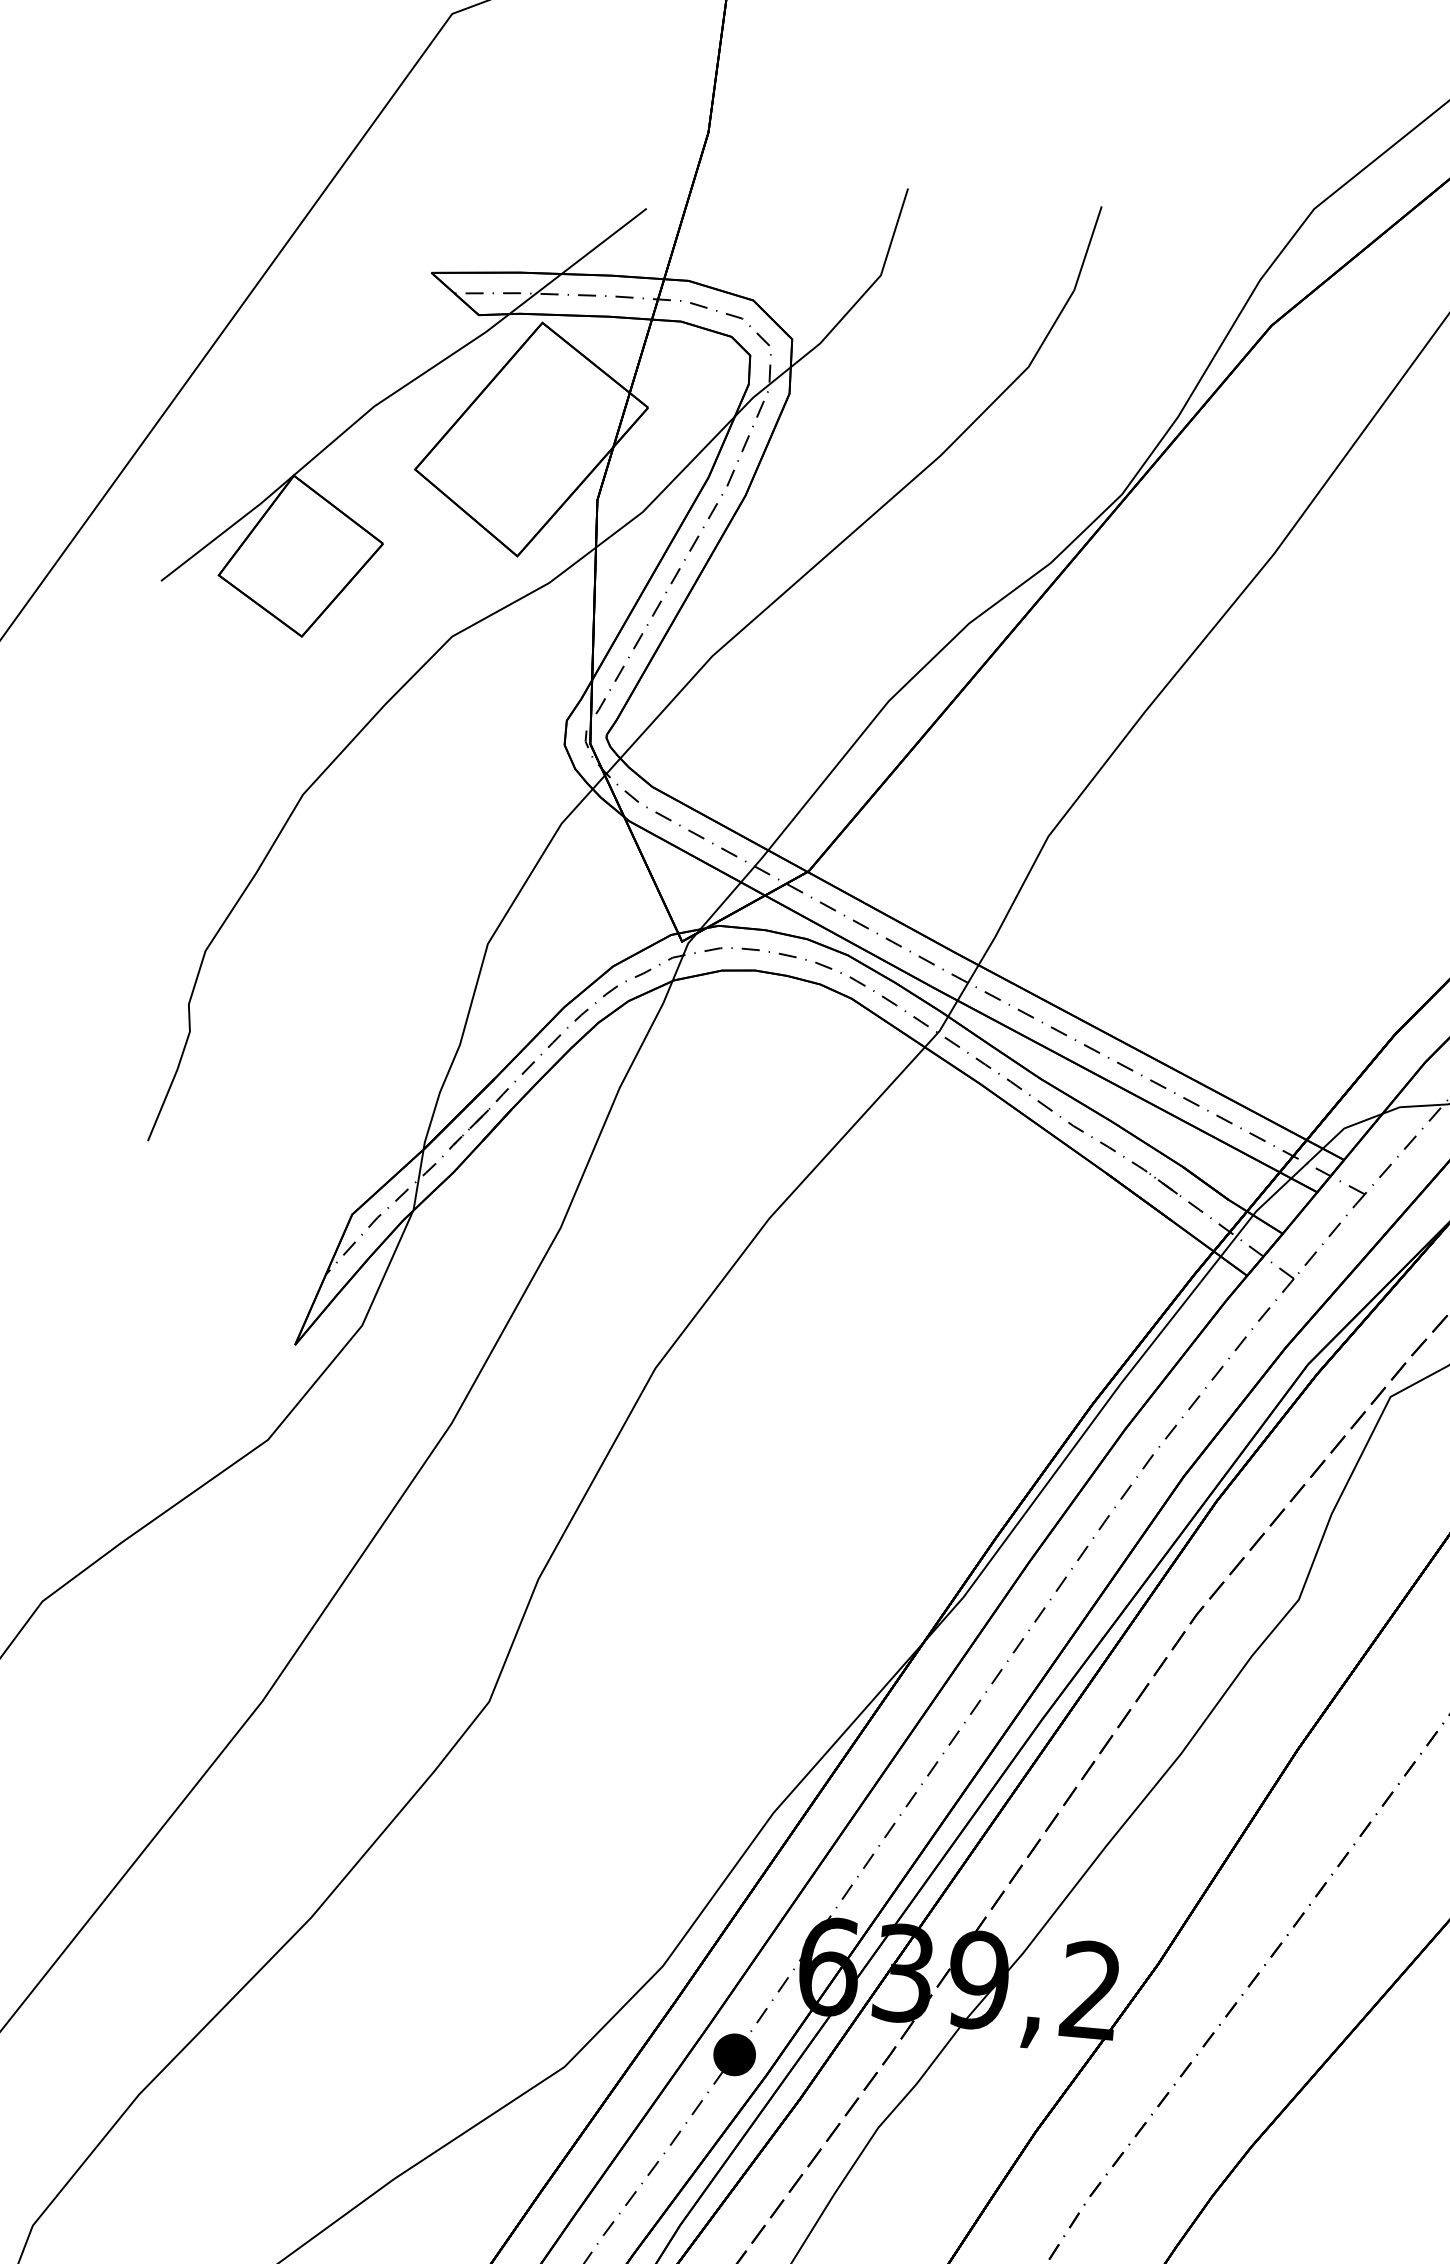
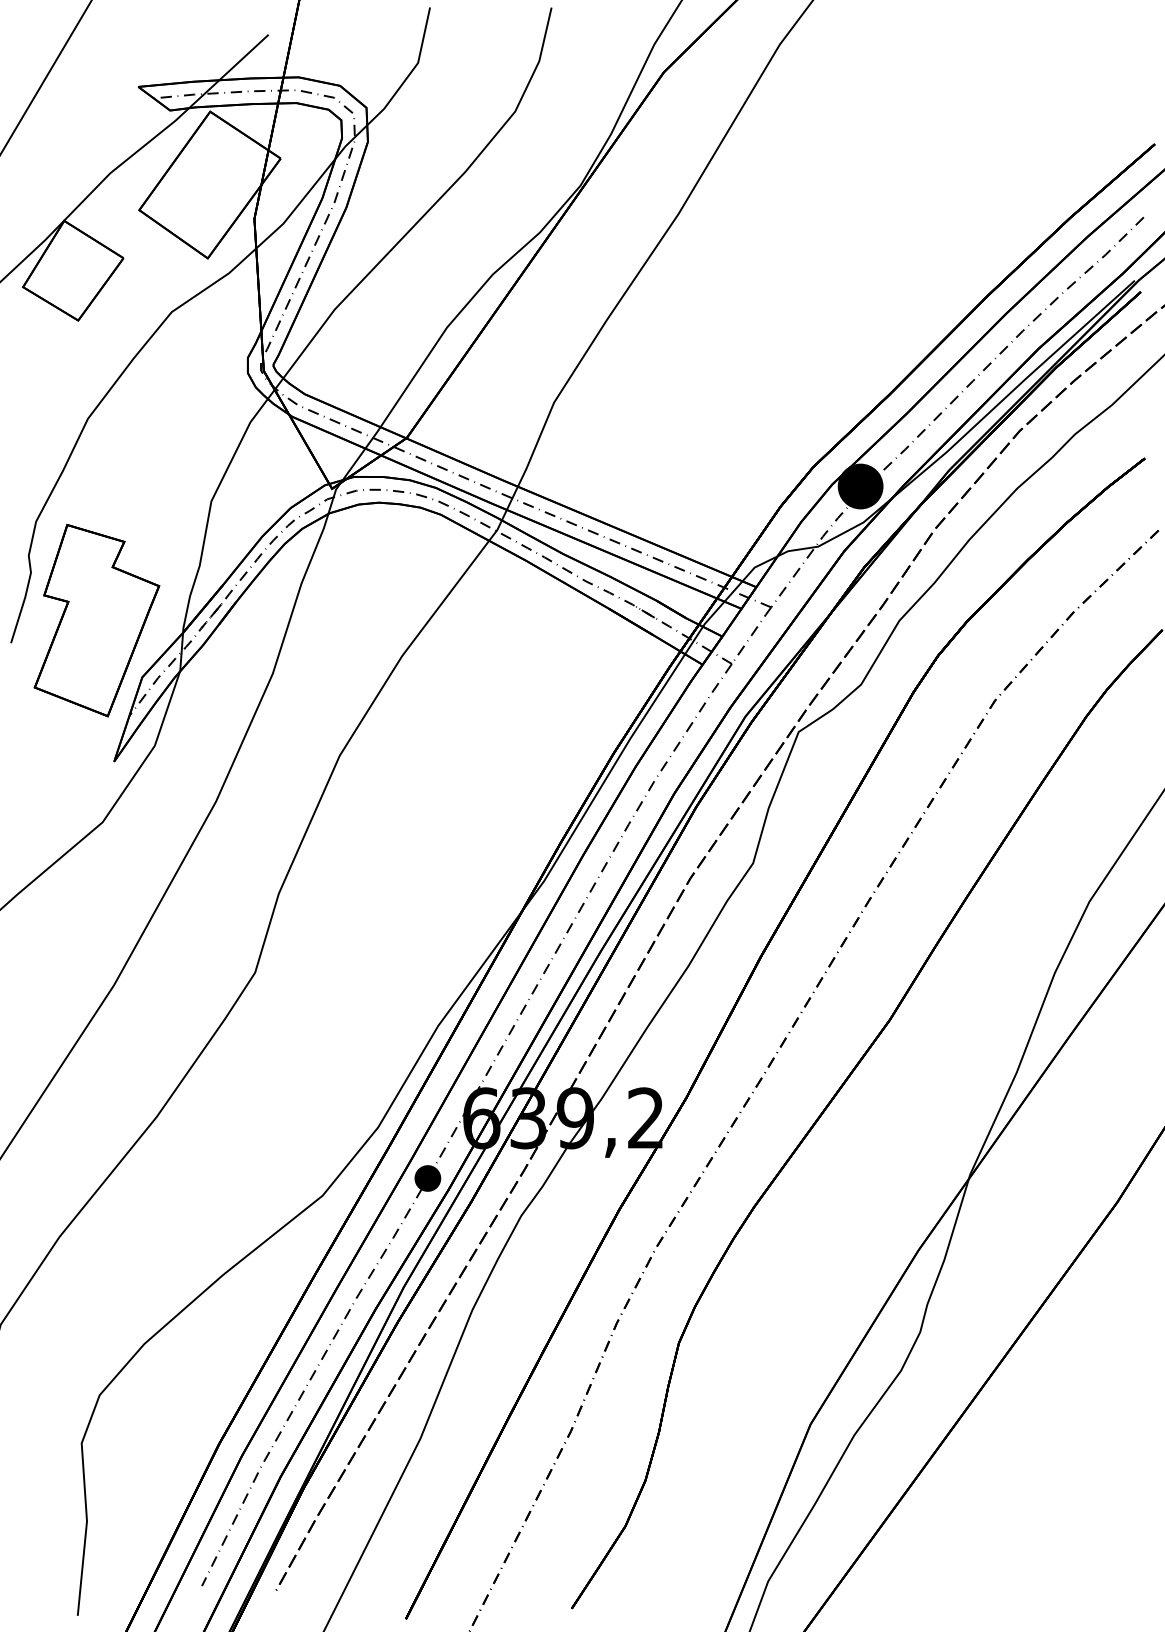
part: (287, 1117) -> (96, 620), added

